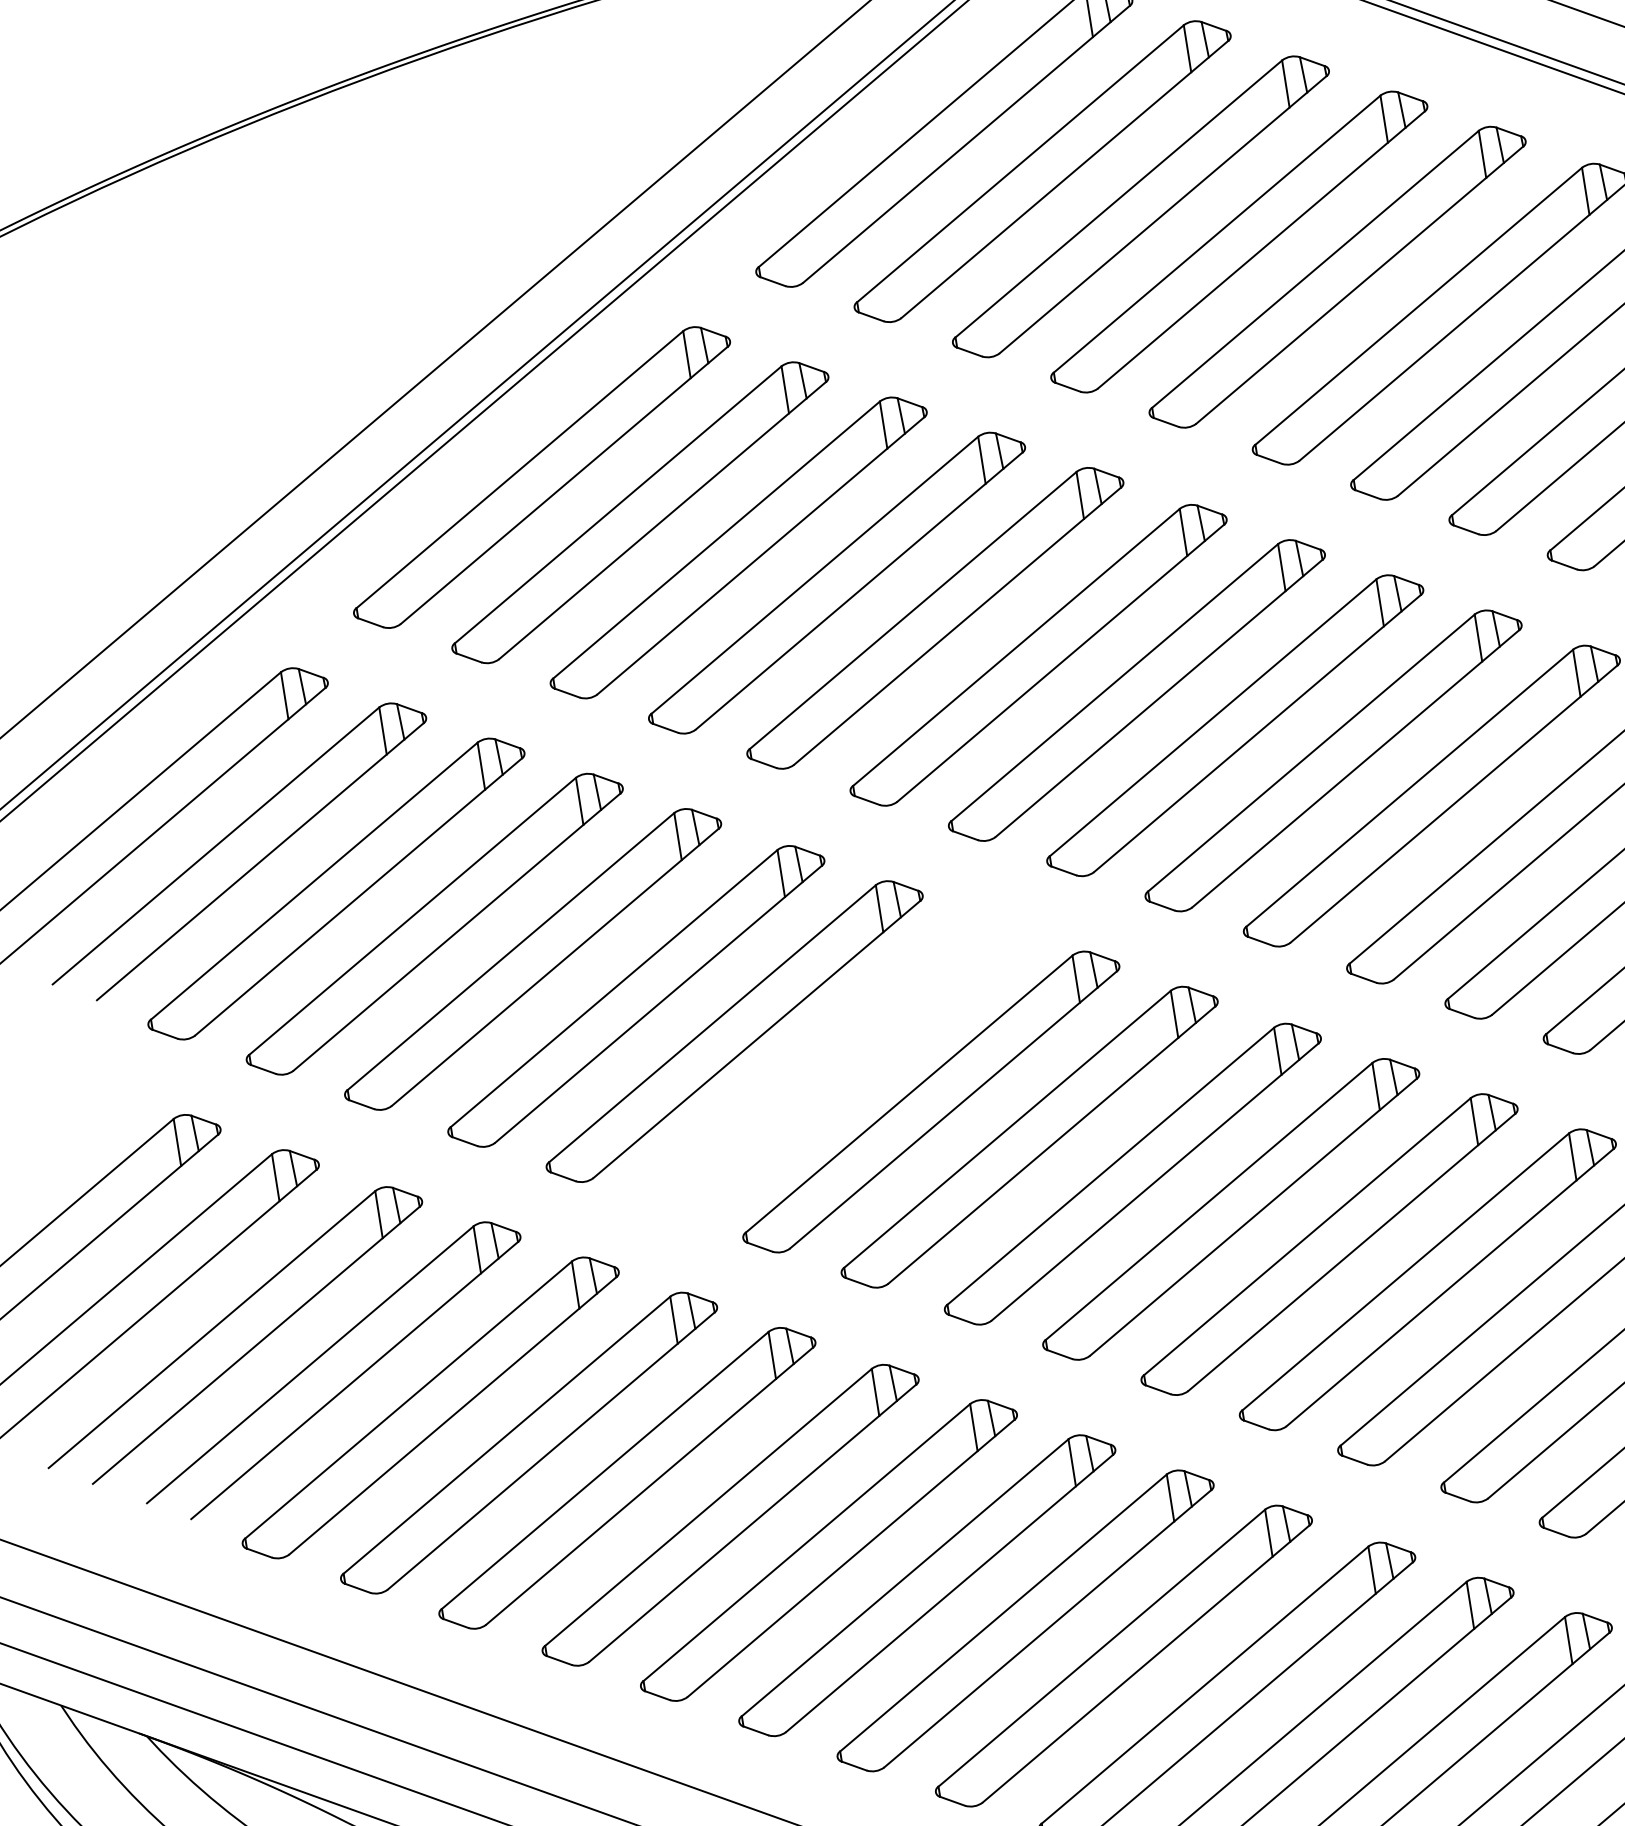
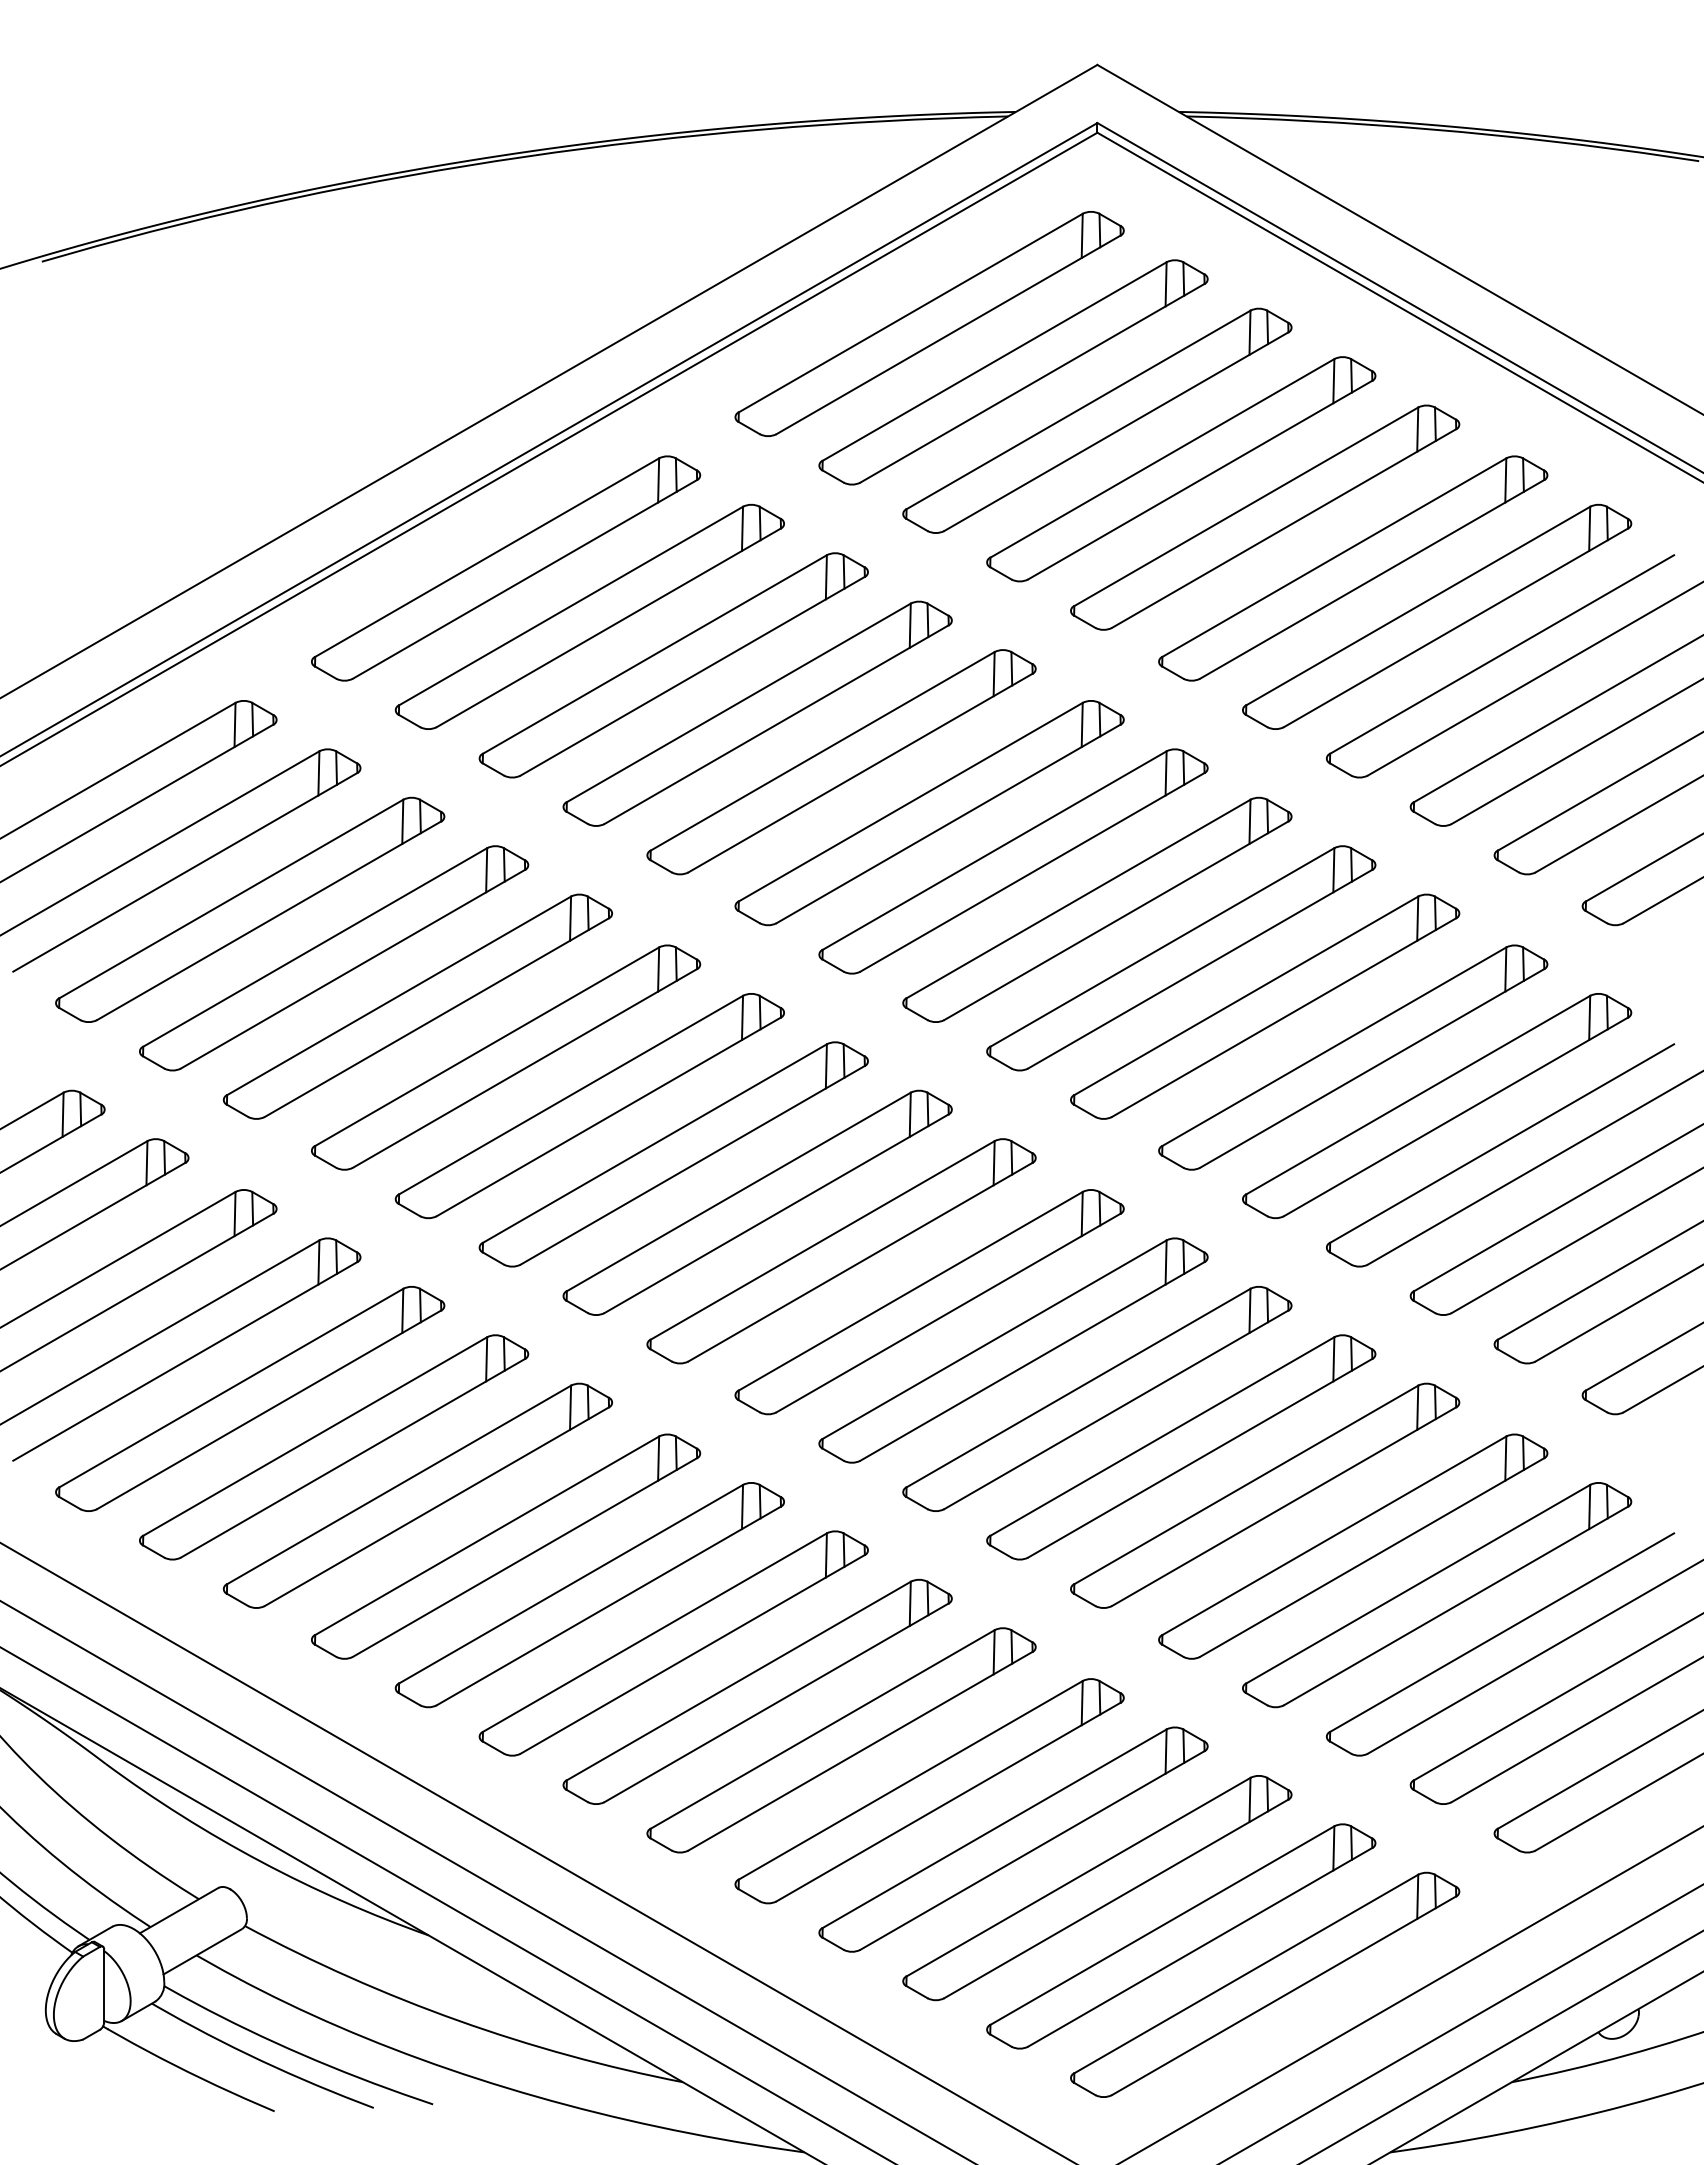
part: (832, 1066) -> (673, 1154), added

